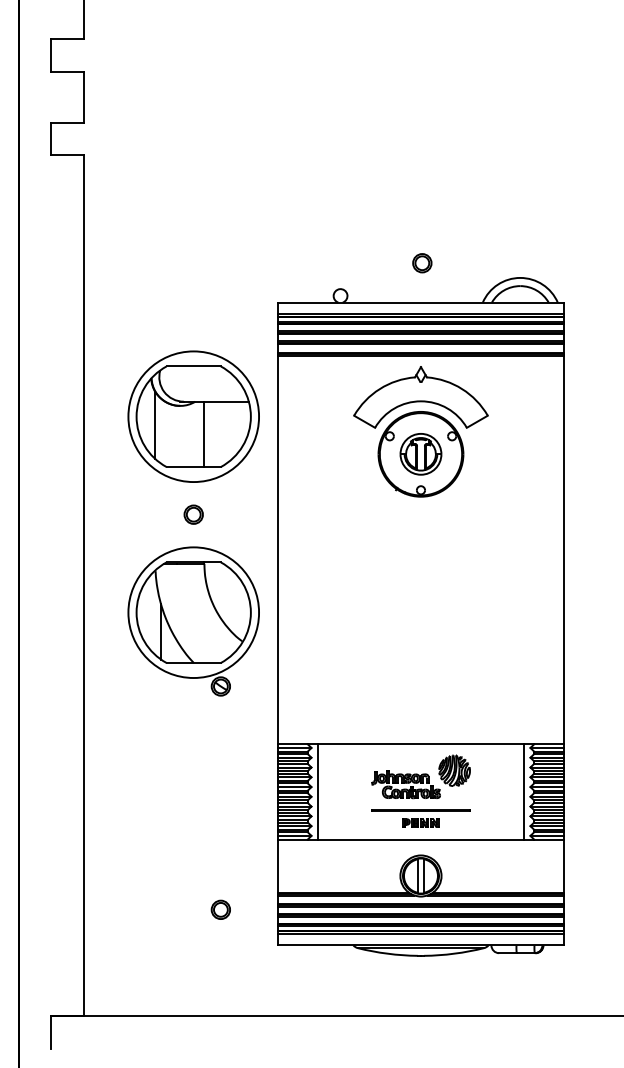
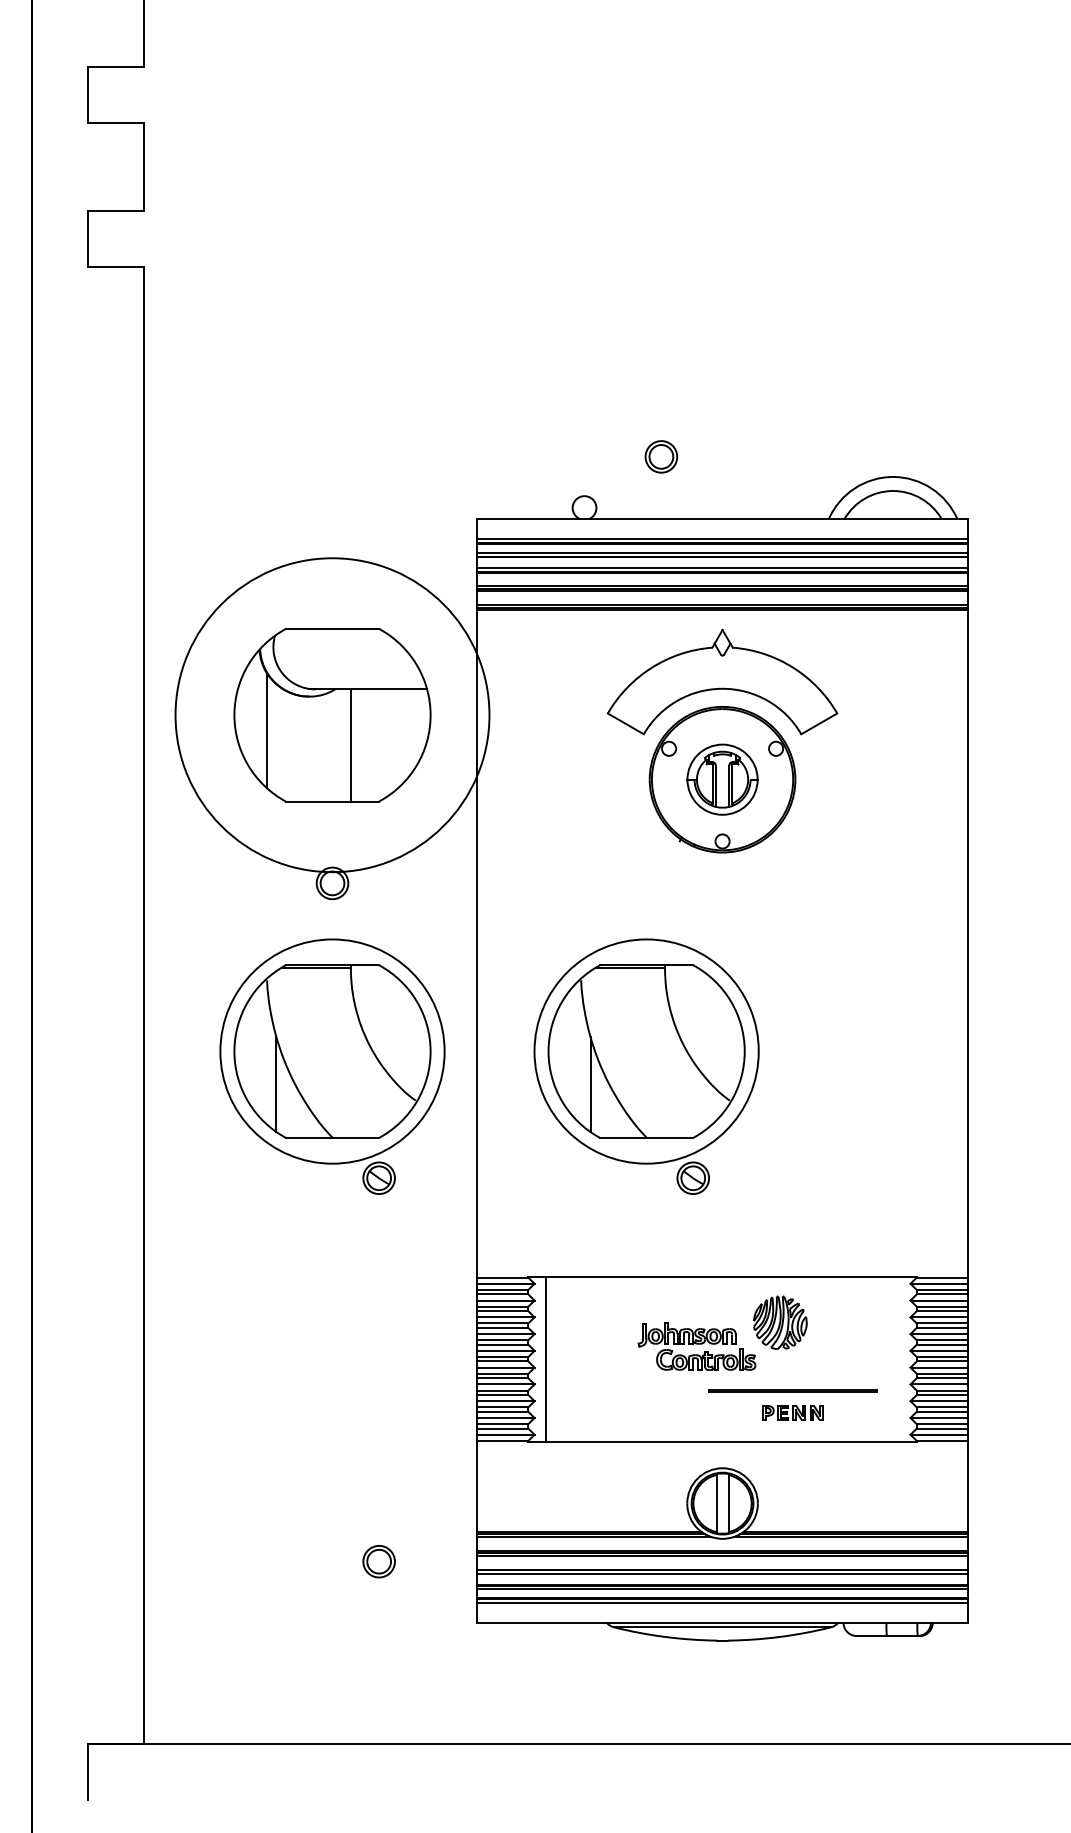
part: (422, 263) -> (661, 457), moved
circle: (193, 416) -> (332, 714), size x1.4
part: (376, 621) -> (646, 1066), added
line: (523, 791) -> (898, 1358), removed
part: (420, 818) -> (792, 1404), moved

